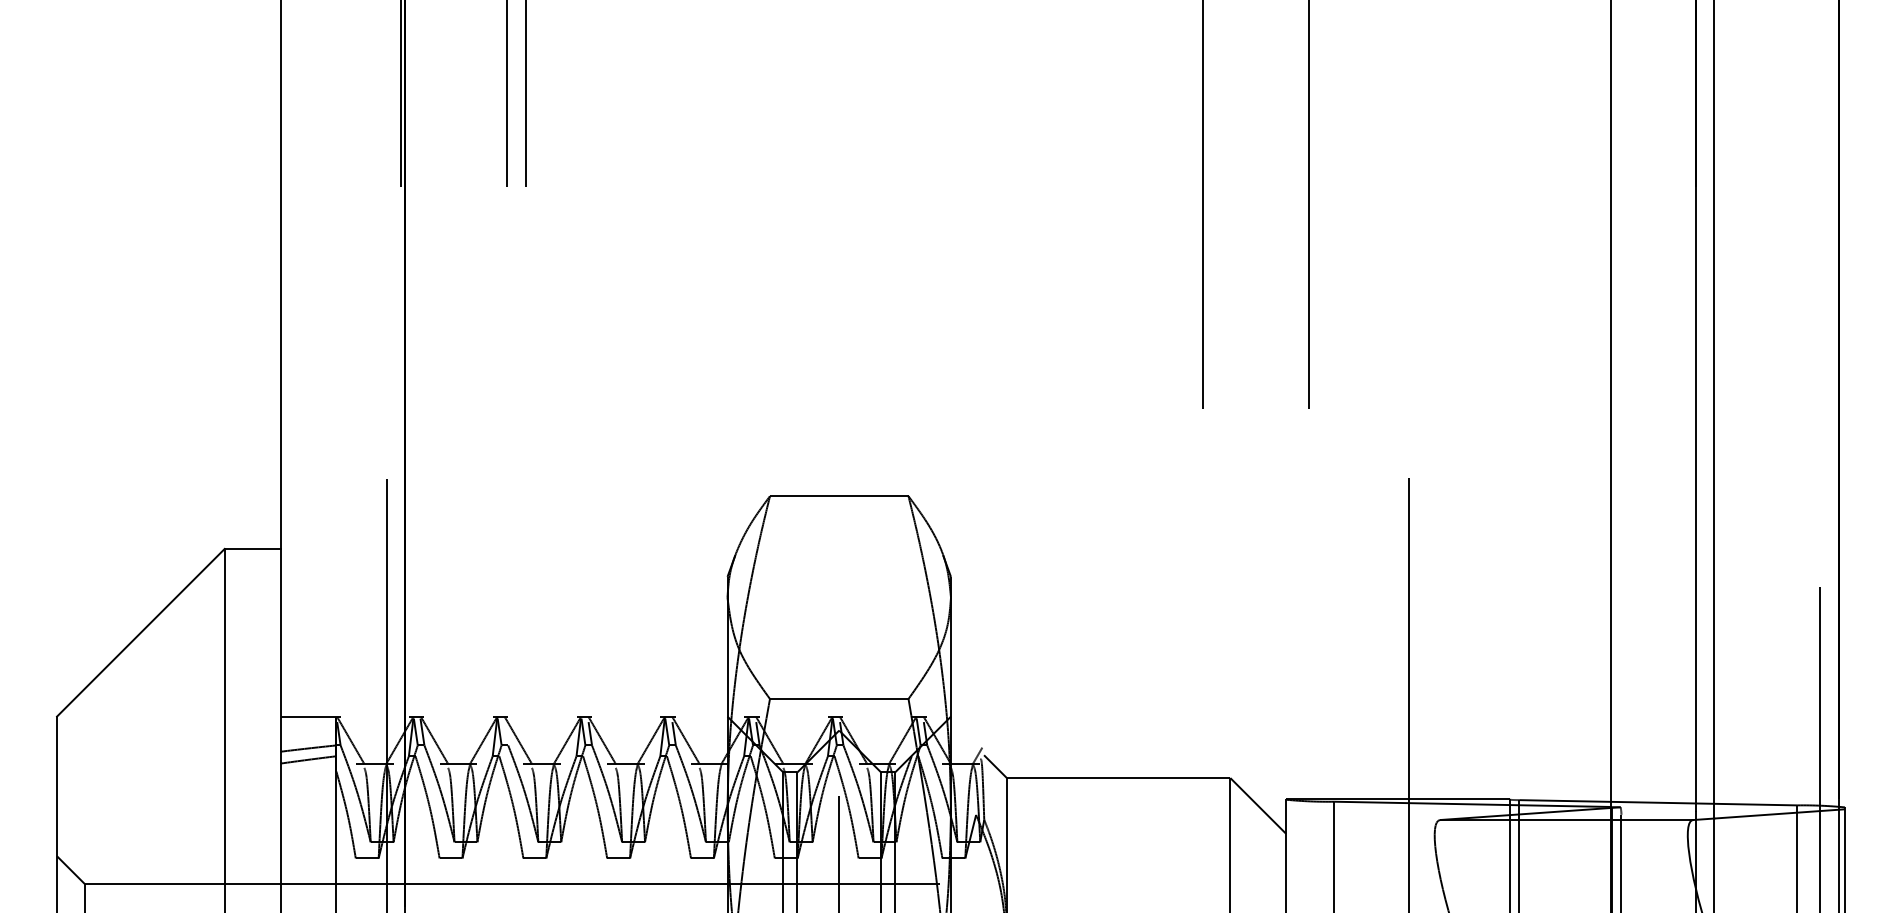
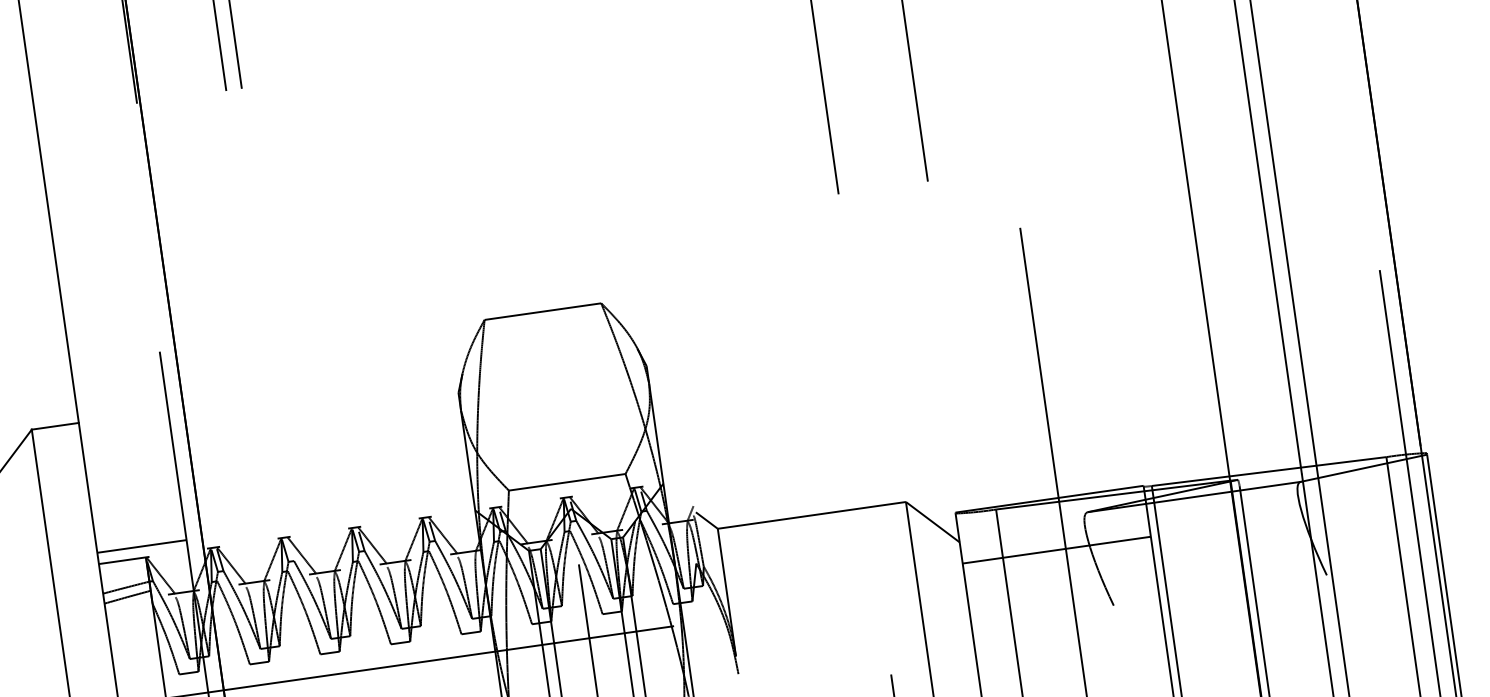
line: (333, 703) -> (141, 546), added
line: (1397, 859) -> (1056, 550), added

